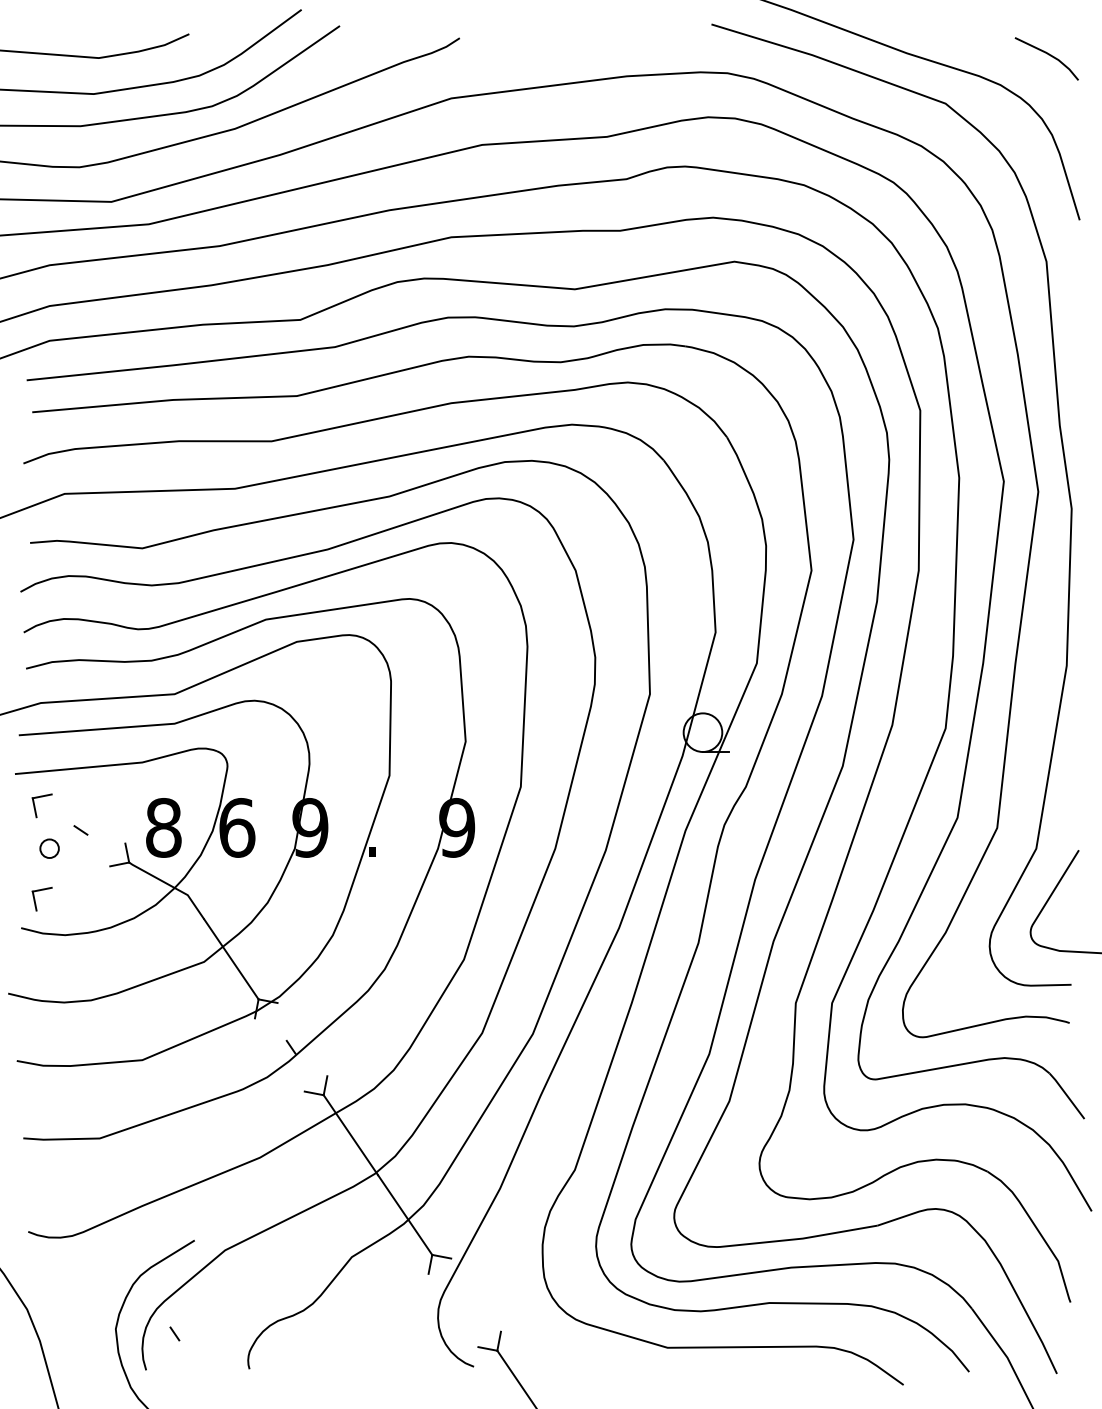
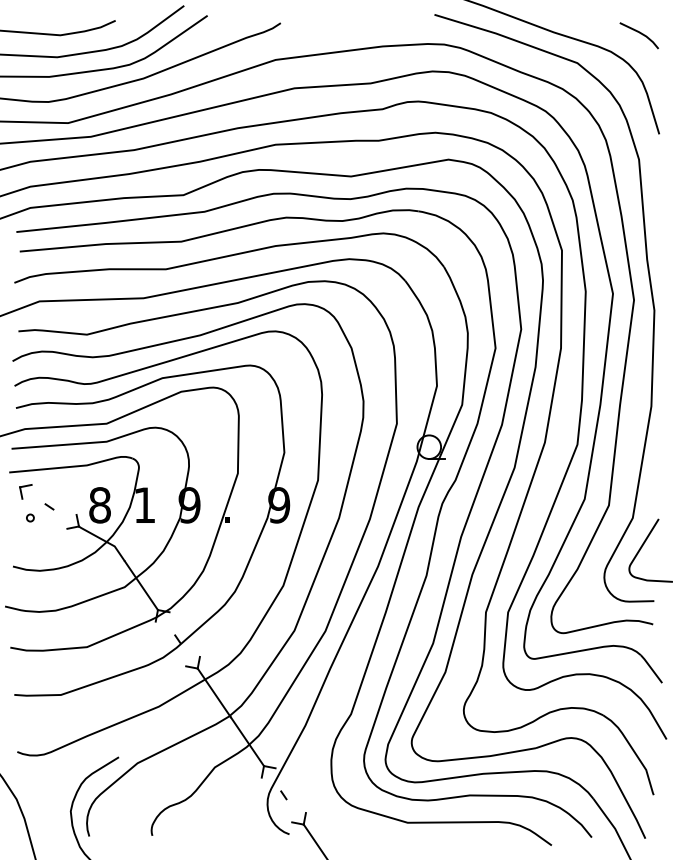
text: (236, 828) -> (144, 505), 6 -> 1
circle: (49, 847) -> (30, 517), size x0.62
part: (41, 898) -> (25, 548), removed
line: (174, 1334) -> (283, 795), moved

